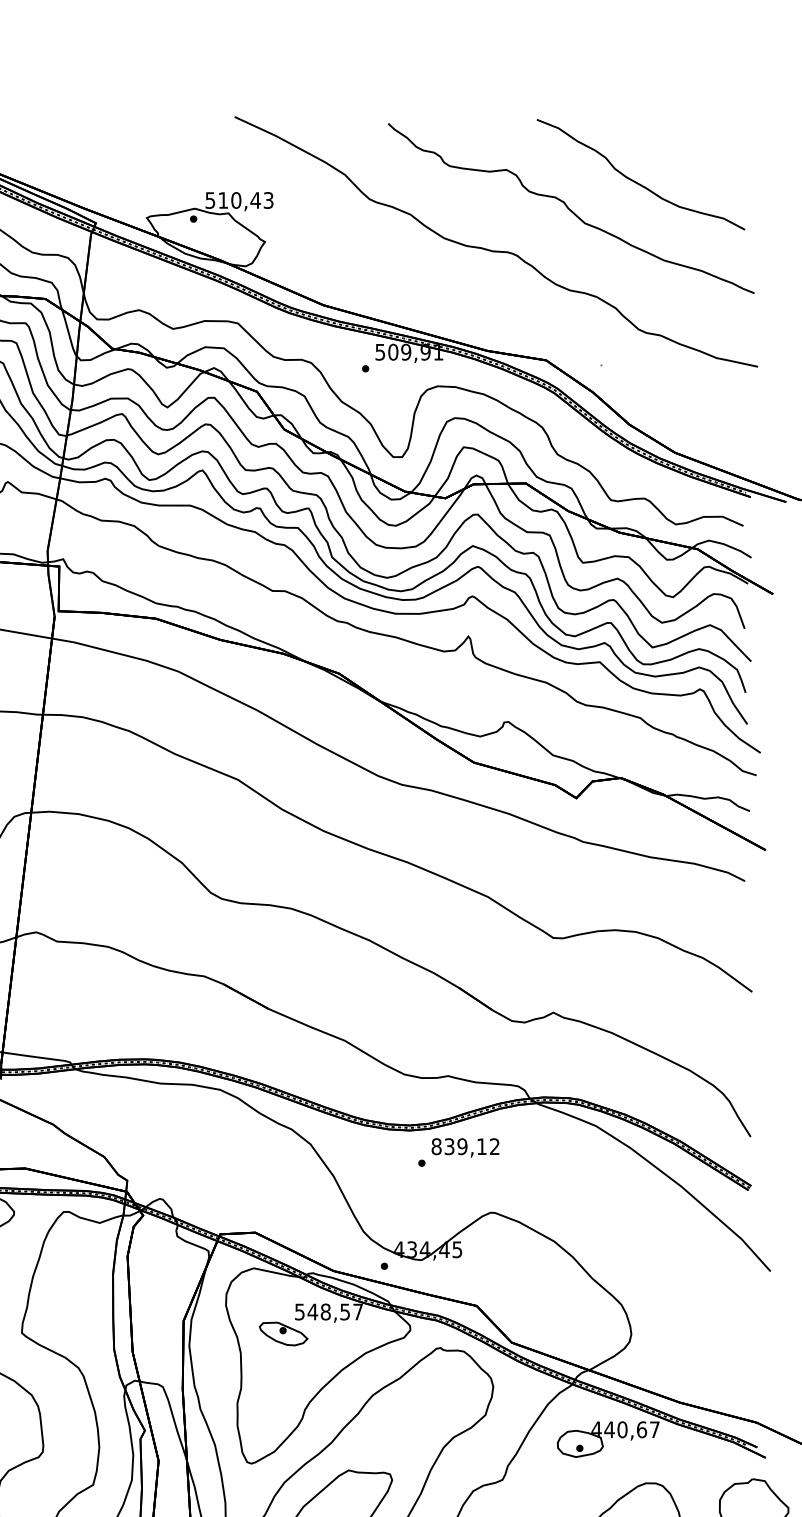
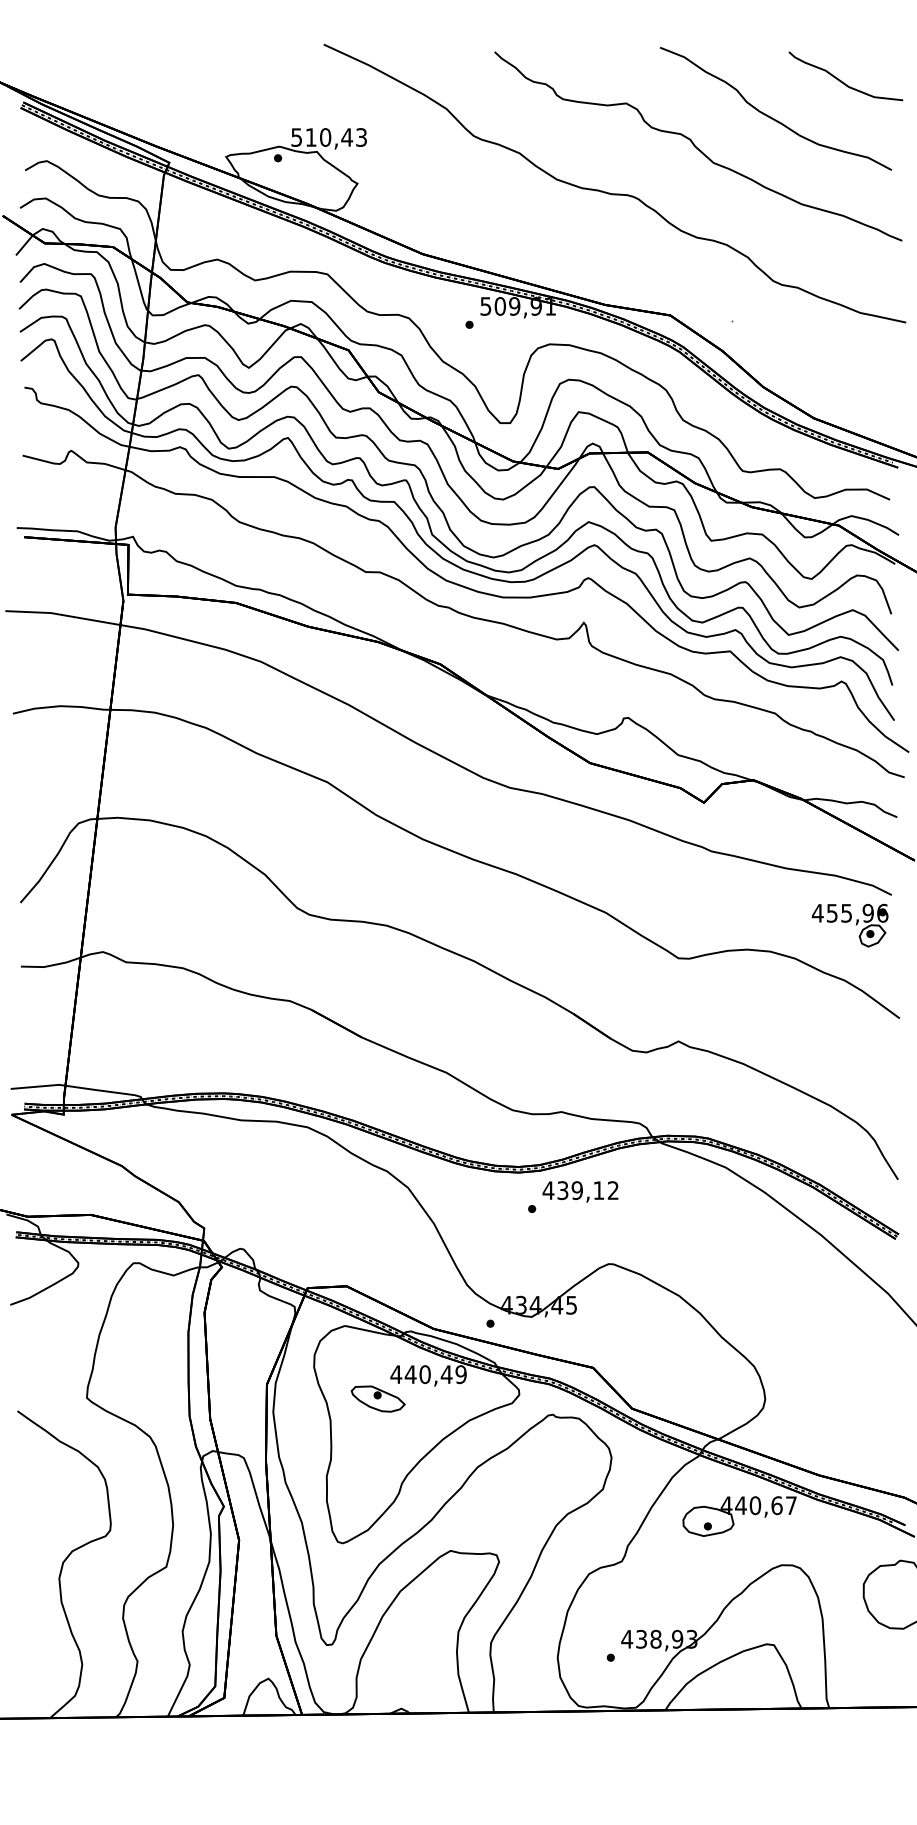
curve: (699, 149) -> (841, 80), added
part: (707, 908) -> (849, 925), added
text: (436, 1146) -> (548, 1190), 839,12 -> 439,12
text: (328, 1311) -> (428, 1374), 548,57 -> 440,49

